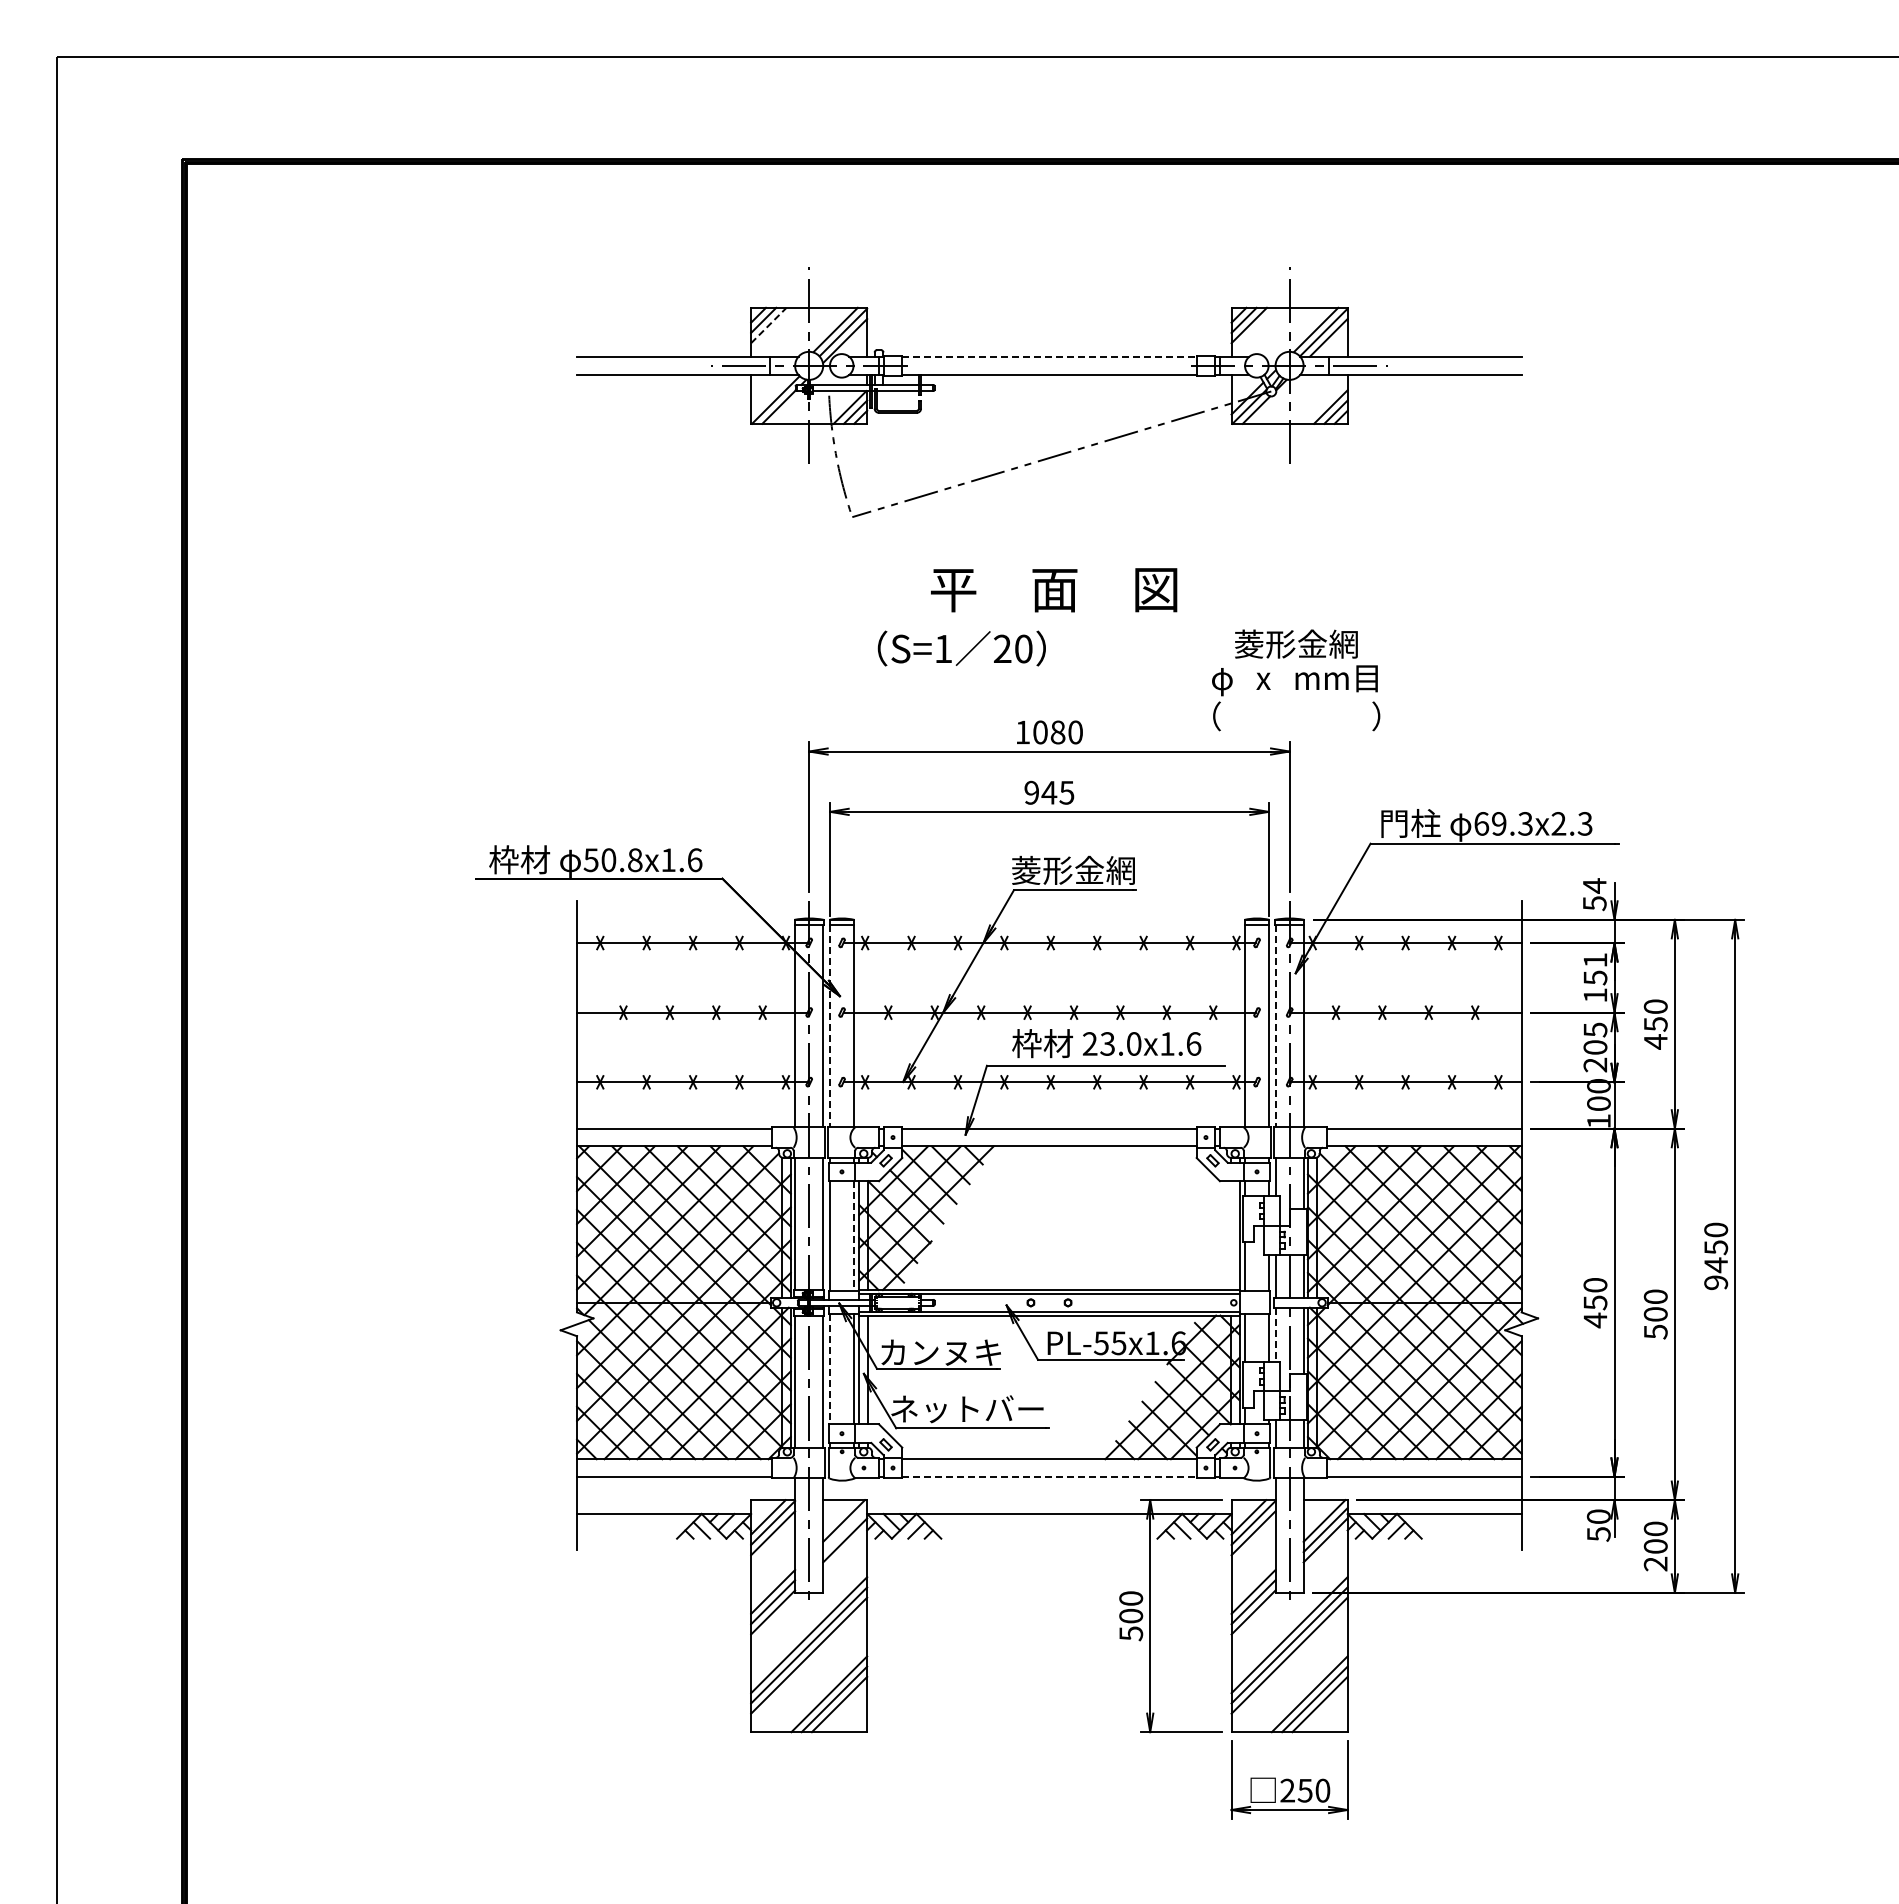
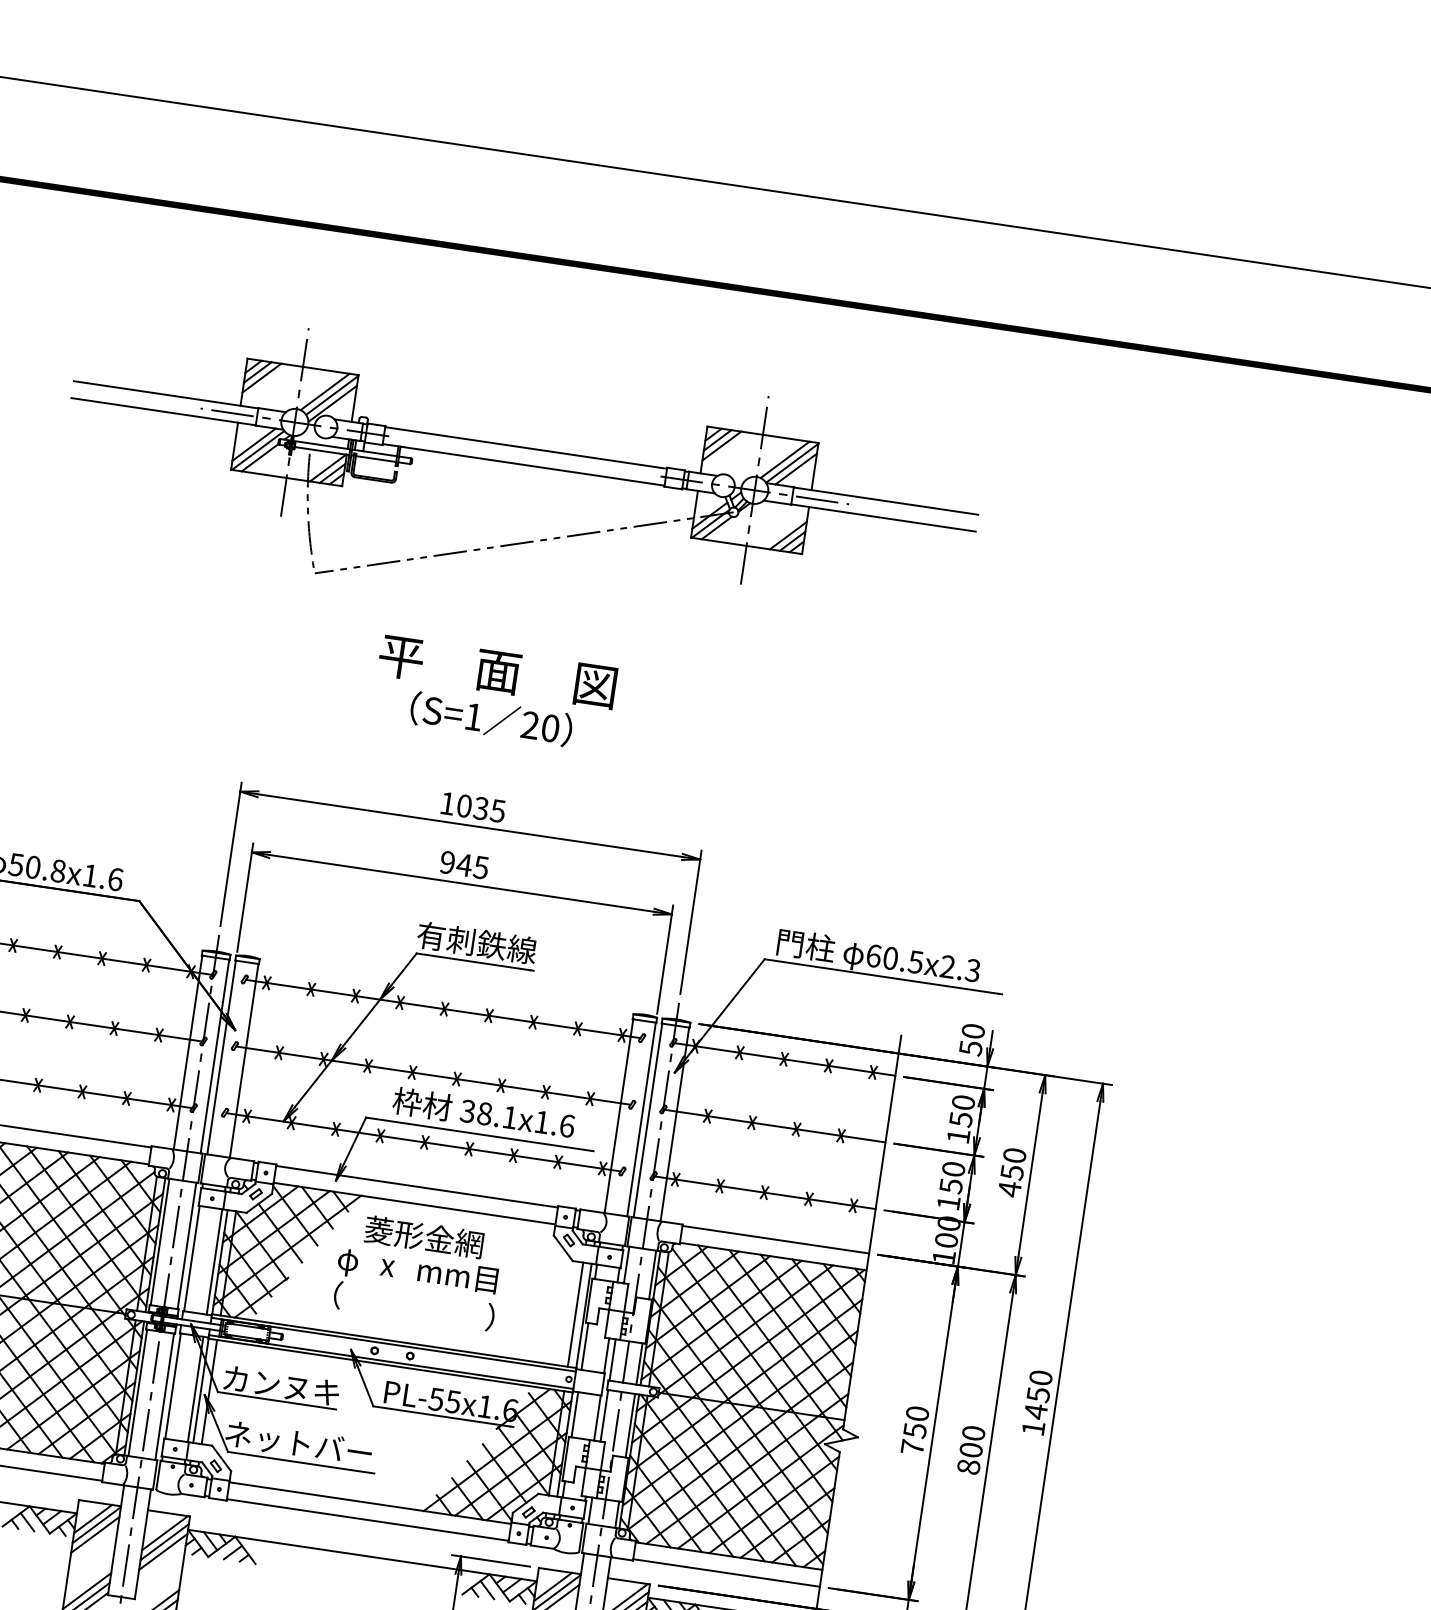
line: (769, 325) -> (262, 378), dashed -> solid
line: (1050, 357) -> (527, 448), dashed -> solid
line: (770, 394) -> (253, 444), added
text: (961, 648) -> (491, 719), moved
text: (1296, 680) -> (419, 1271), moved
text: (1066, 732) -> (489, 809), 1080 -> 1035
text: (1512, 823) -> (903, 959), 69.3x2.3 -> 60.5x2.3
text: (1073, 869) -> (476, 941), 菱形金網 -> 有刺鉄線
text: (1594, 885) -> (973, 1030), 54 -> 50
text: (1595, 960) -> (963, 1102), 151 -> 150
line: (830, 1026) -> (221, 1057), dashed -> solid
line: (1275, 1026) -> (647, 1120), dashed -> solid
text: (1111, 1043) -> (488, 1113), 23.0x1.6 -> 38.1x1.6
text: (1595, 1047) -> (951, 1186), 205 -> 150
line: (1230, 1235) -> (575, 1314), added
line: (853, 1236) -> (214, 1262), dashed -> solid
text: (1716, 1282) -> (1033, 1428), 9450 -> 1450
text: (1595, 1320) -> (912, 1447), 450 -> 750
text: (1655, 1331) -> (968, 1466), 500 -> 800
line: (1275, 1334) -> (604, 1415), dashed -> solid
line: (830, 1369) -> (173, 1386), dashed -> solid
line: (1050, 1476) -> (368, 1519), dashed -> solid
line: (845, 1530) -> (164, 1542), added

